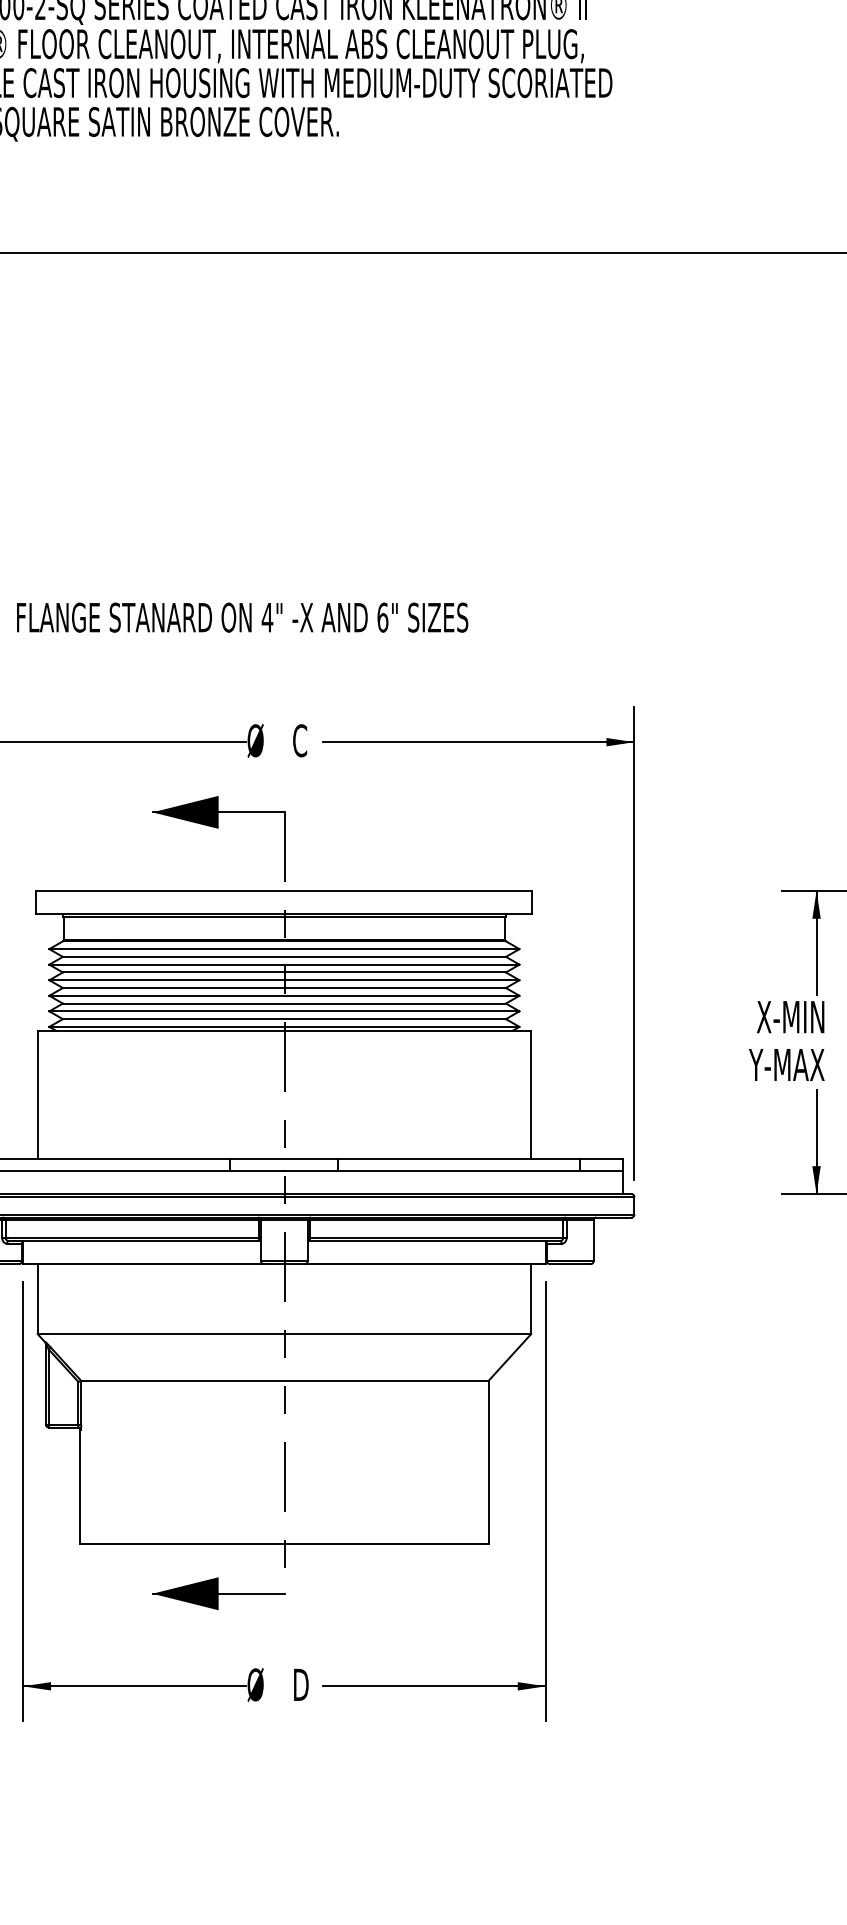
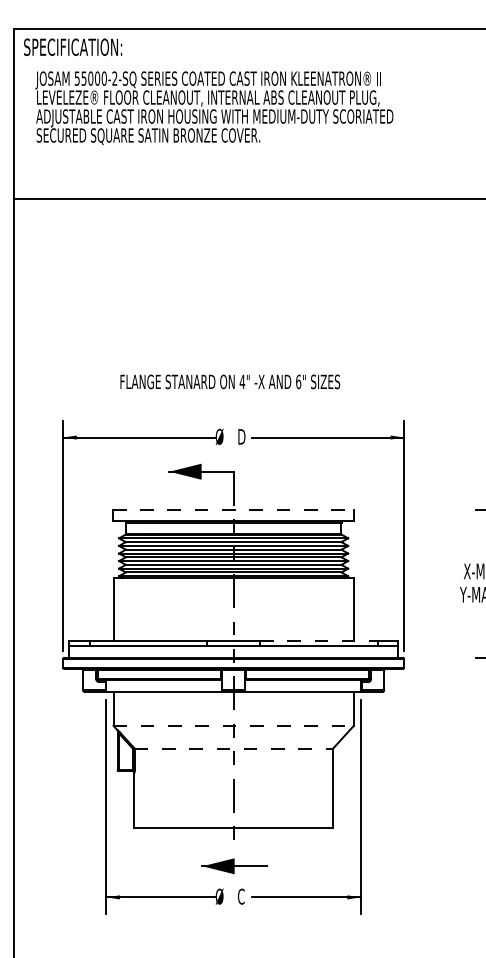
text: (242, 616) -> (230, 381), moved
text: (300, 740) -> (241, 436), C -> D
line: (284, 889) -> (233, 509), solid -> dashed
line: (458, 1158) -> (318, 640), solid -> dashed
line: (286, 1333) -> (234, 725), solid -> dashed
line: (286, 1380) -> (234, 748), solid -> dashed
part: (218, 1594) -> (234, 866), moved
text: (300, 1684) -> (241, 896), D -> C

